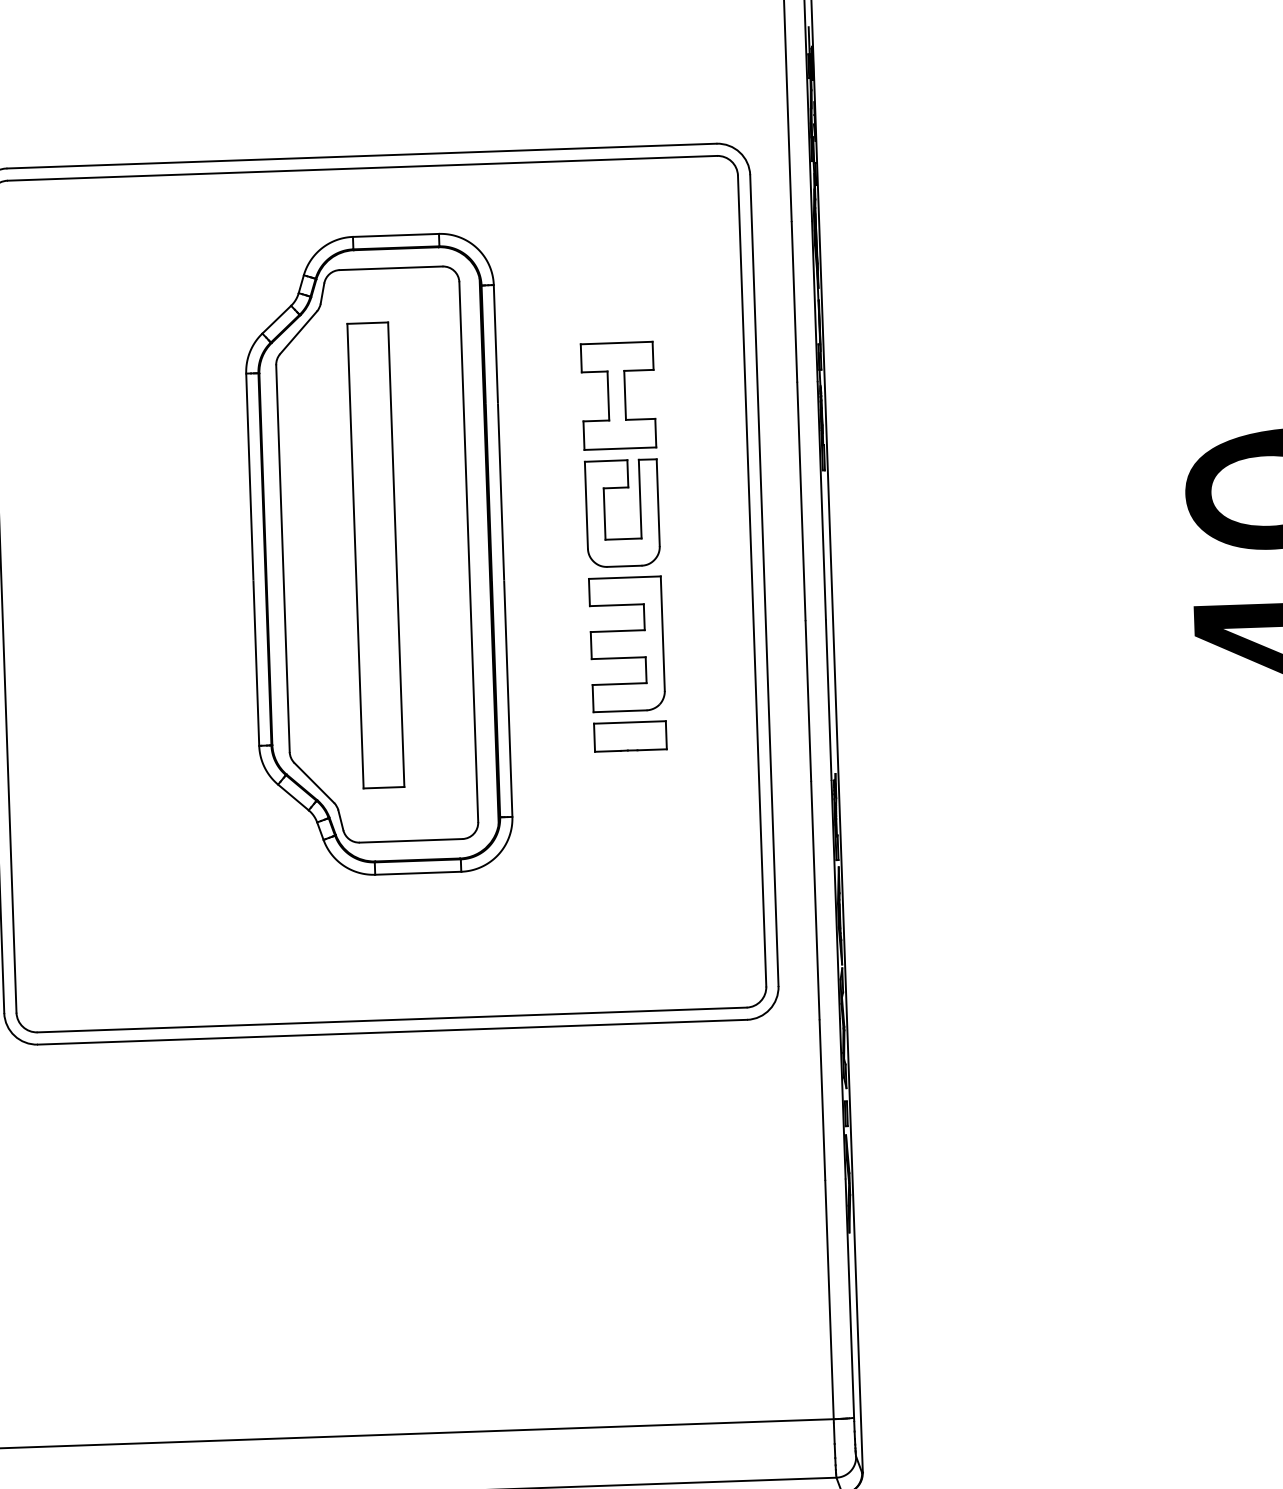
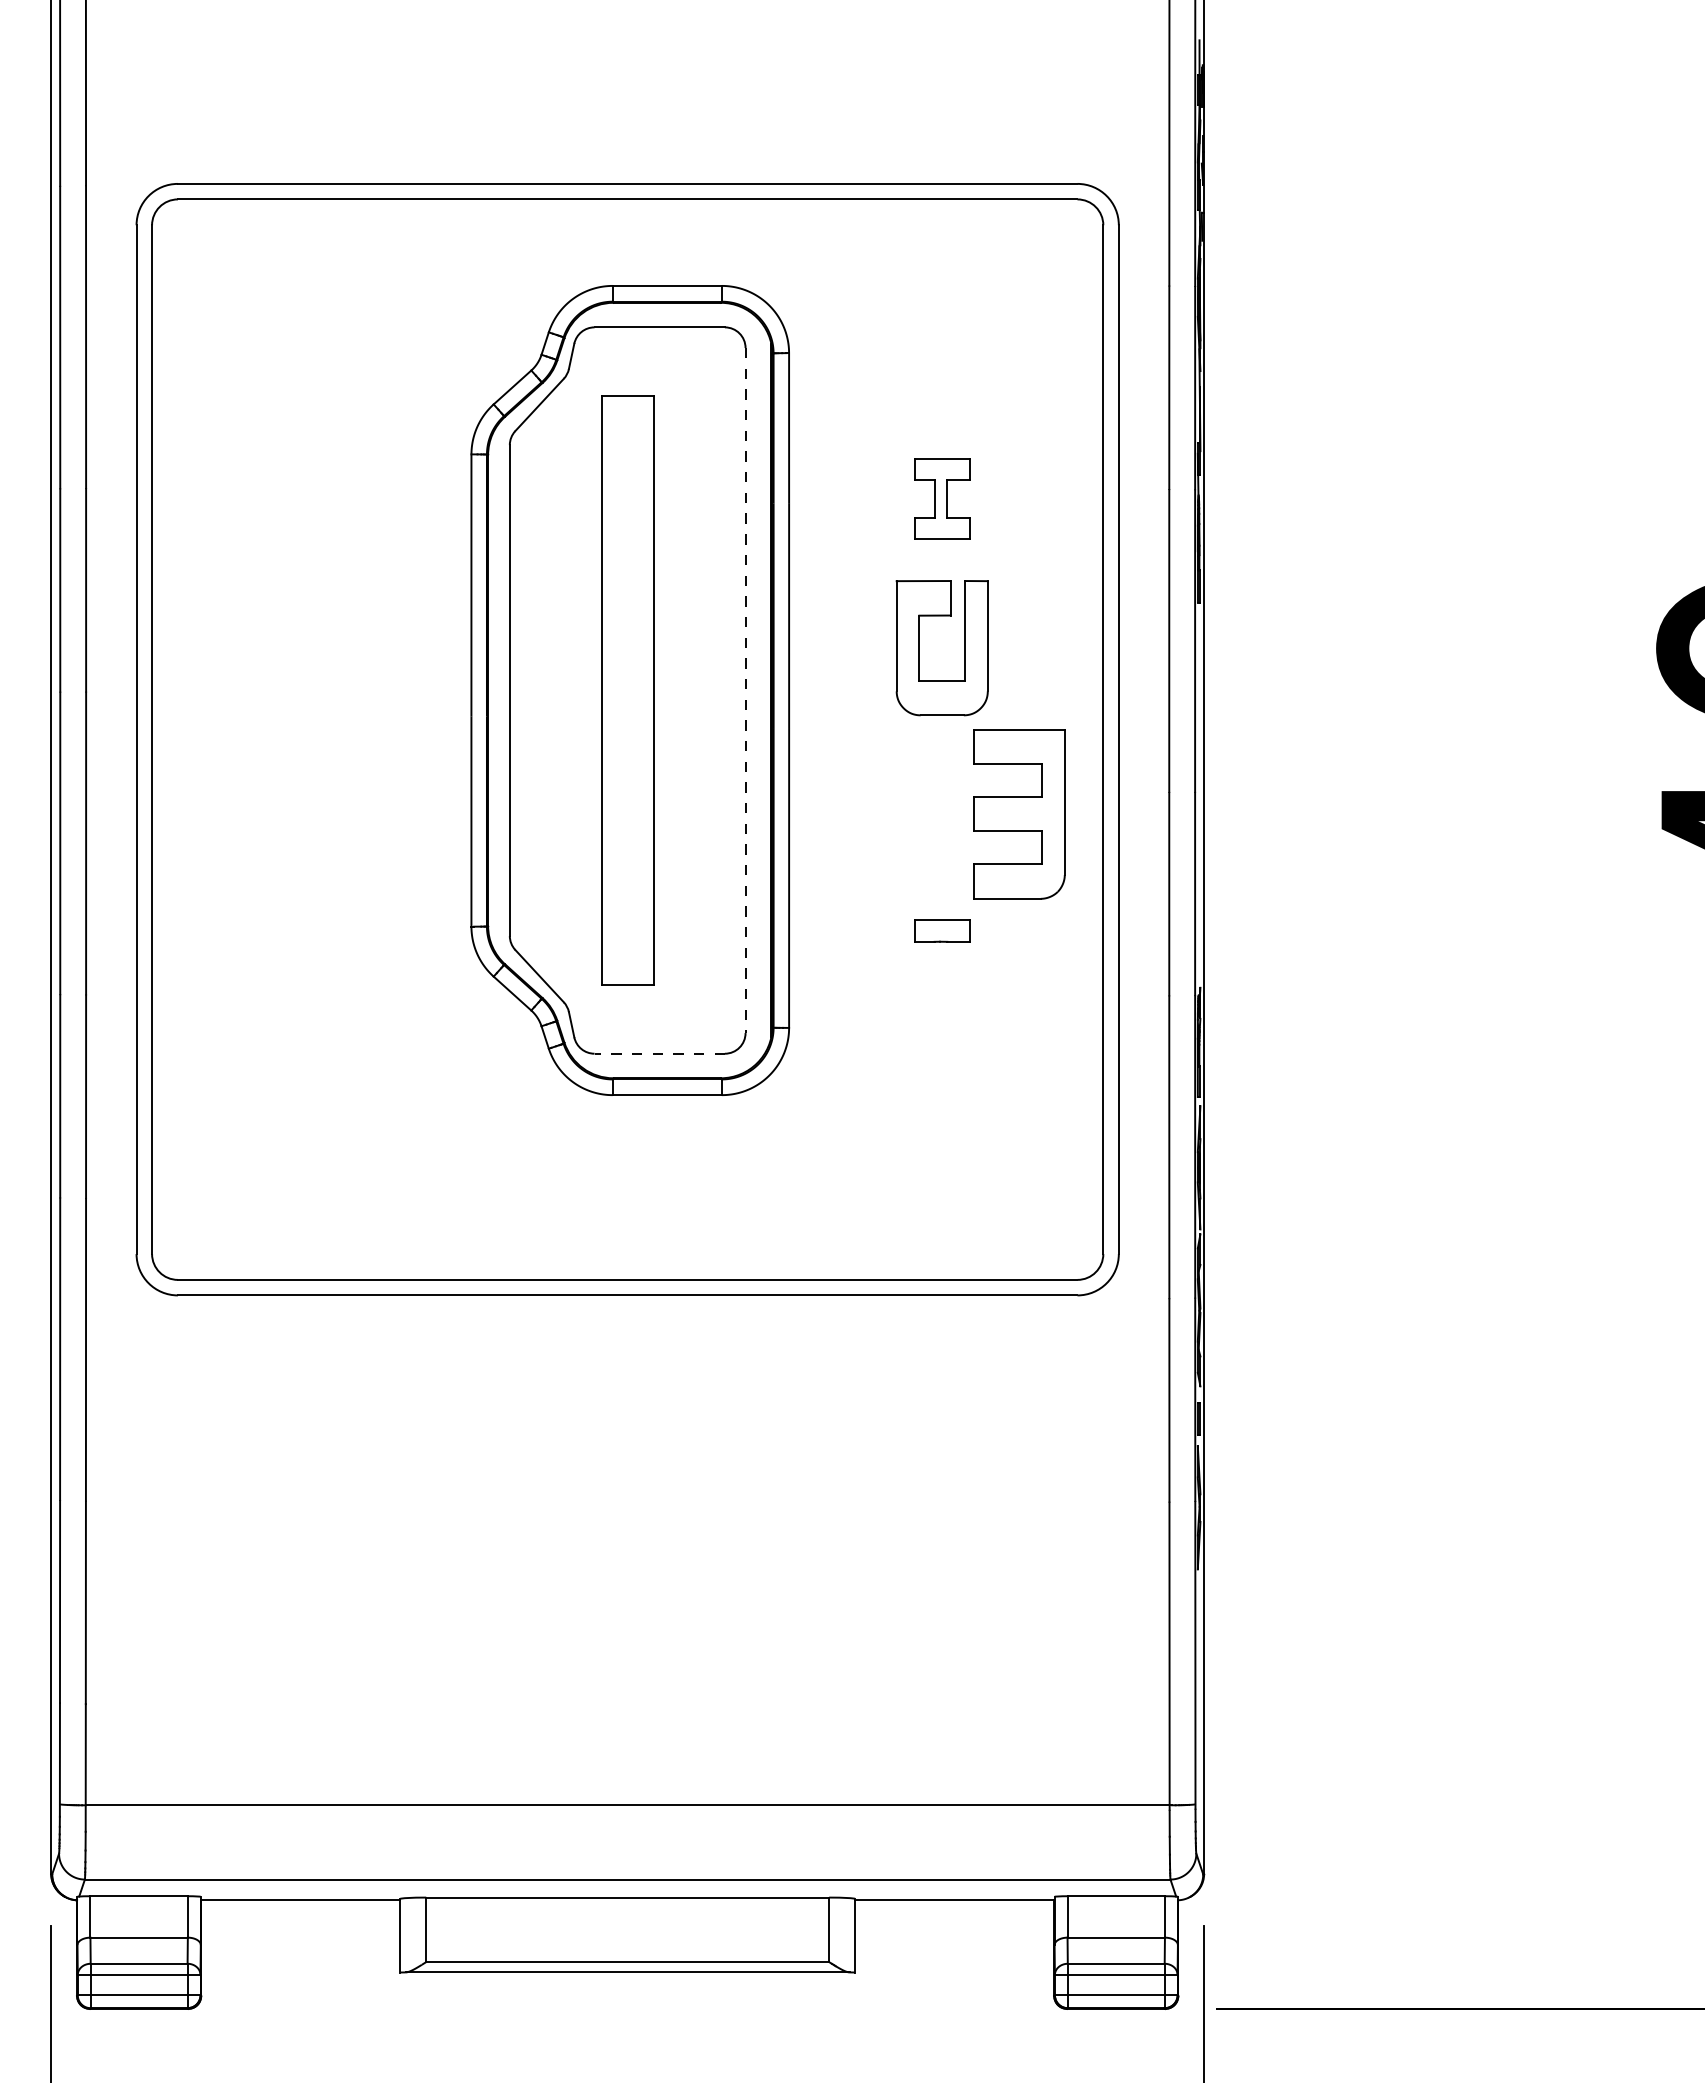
part: (618, 395) -> (942, 498), size x0.6
line: (468, 552) -> (745, 690), solid -> dashed
part: (627, 644) -> (1019, 814), moved
part: (630, 735) -> (942, 930), size x0.6
line: (410, 840) -> (659, 1053), solid -> dashed

